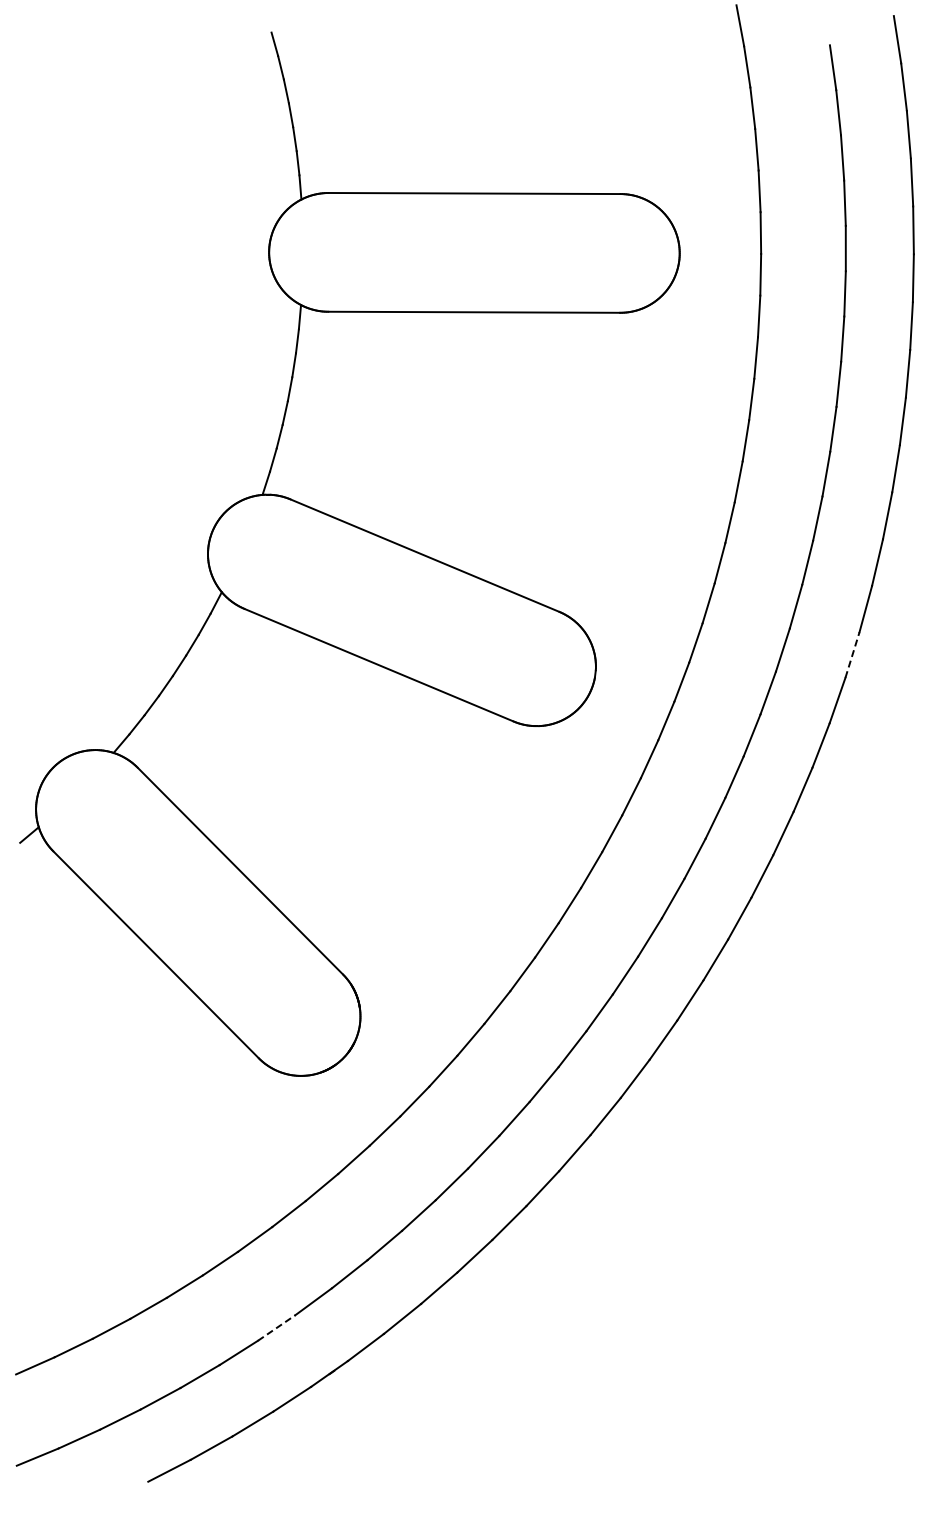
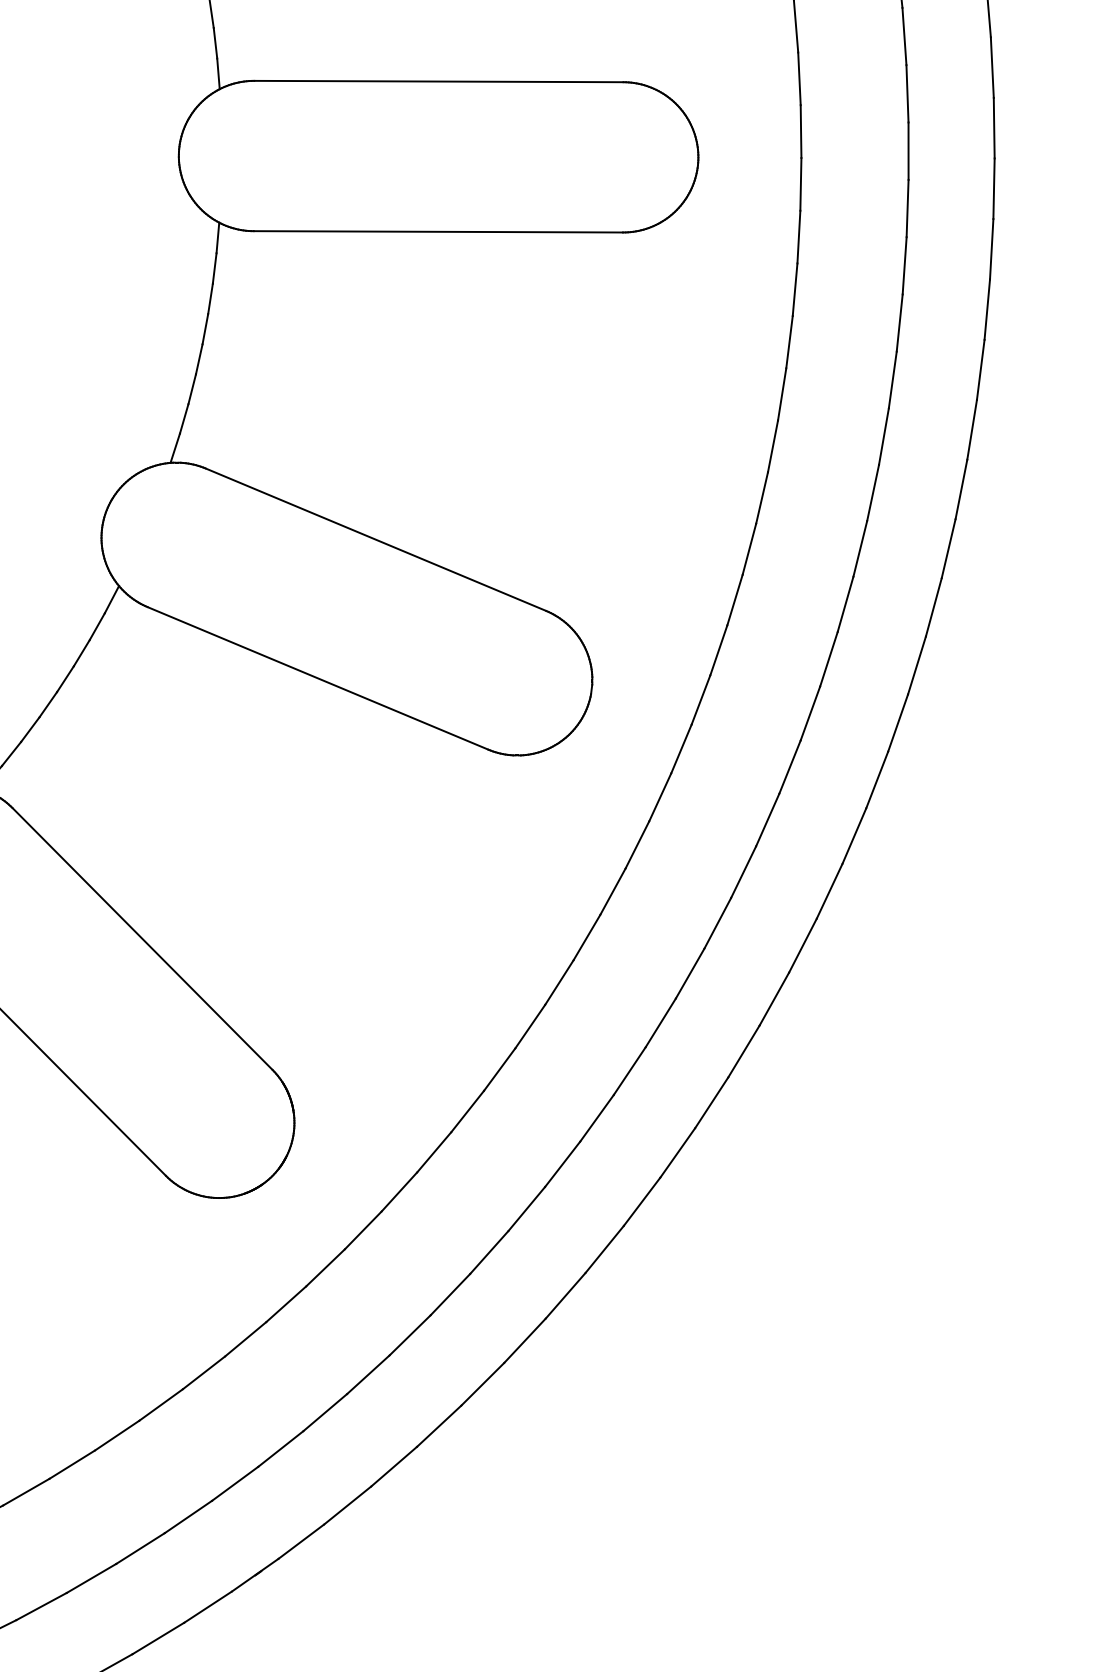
line: (852, 655) -> (917, 666), dashed -> solid
line: (276, 1327) -> (188, 1516), dashed -> solid

